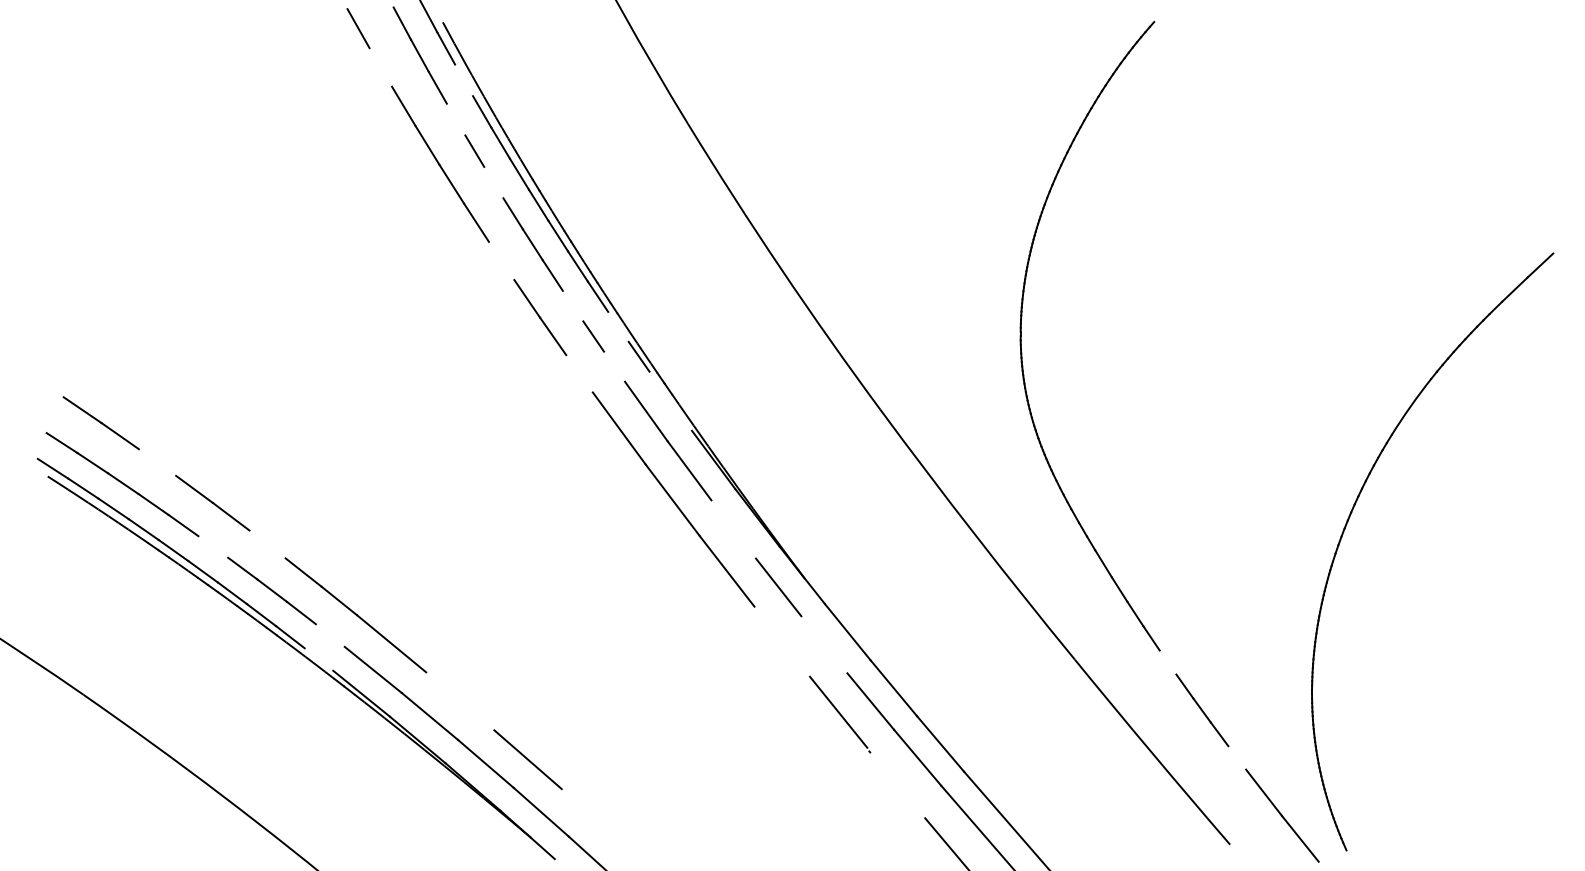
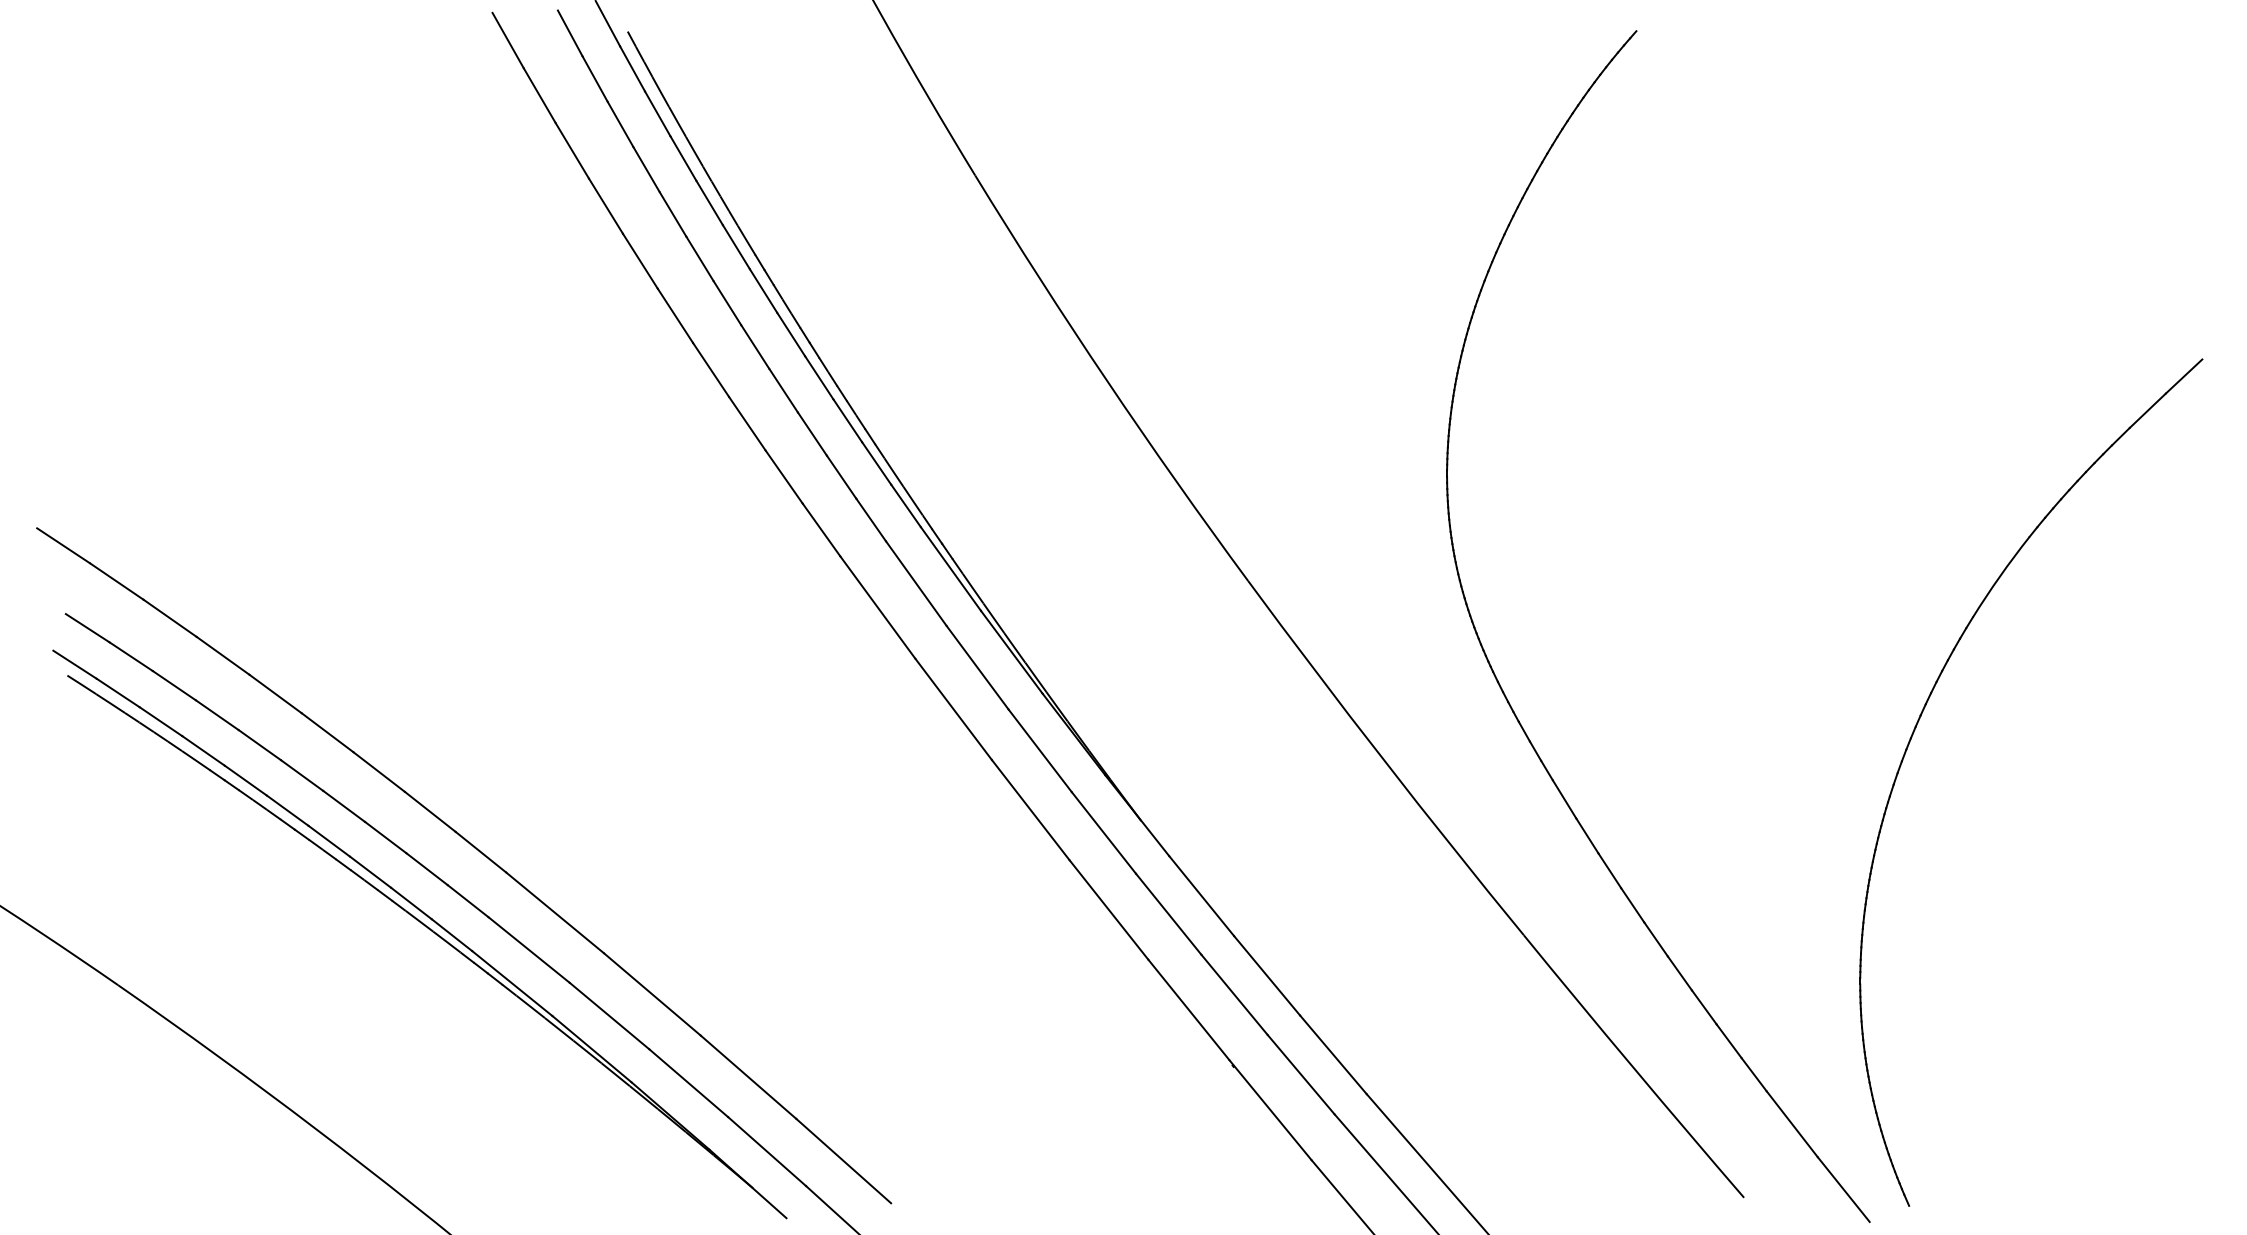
line: (380, 67) -> (539, 95), added
line: (463, 80) -> (657, 113), added
line: (456, 119) -> (646, 169), added
line: (493, 182) -> (699, 258), added
line: (501, 260) -> (711, 369), added
line: (572, 305) -> (811, 433), added
line: (618, 326) -> (876, 463), added
line: (614, 366) -> (871, 519), added
line: (579, 373) -> (821, 529), added
line: (44, 384) -> (63, 545), added
line: (670, 400) -> (950, 568), added
line: (157, 462) -> (222, 655), added
line: (733, 529) -> (1039, 750), added
line: (267, 544) -> (378, 771), added
line: (213, 546) -> (302, 775), added
line: (329, 635) -> (467, 901), added
line: (781, 641) -> (1108, 909), added
line: (824, 644) -> (1168, 913), added
line: (318, 659) -> (451, 935), added
line: (1167, 662) -> (1655, 939), added
line: (460, 701) -> (652, 994), added
line: (1236, 757) -> (1753, 1074), added
line: (896, 783) -> (1270, 1110), added
line: (595, 818) -> (843, 1160), added

